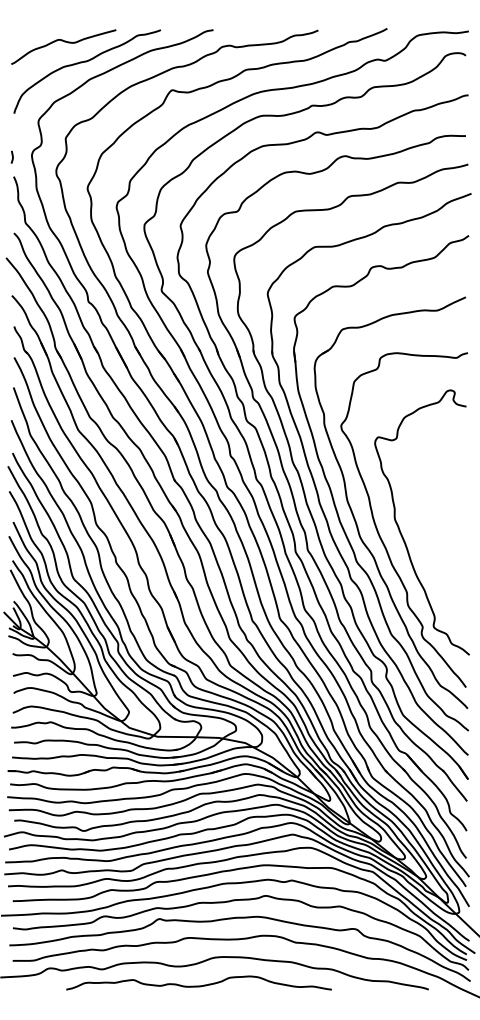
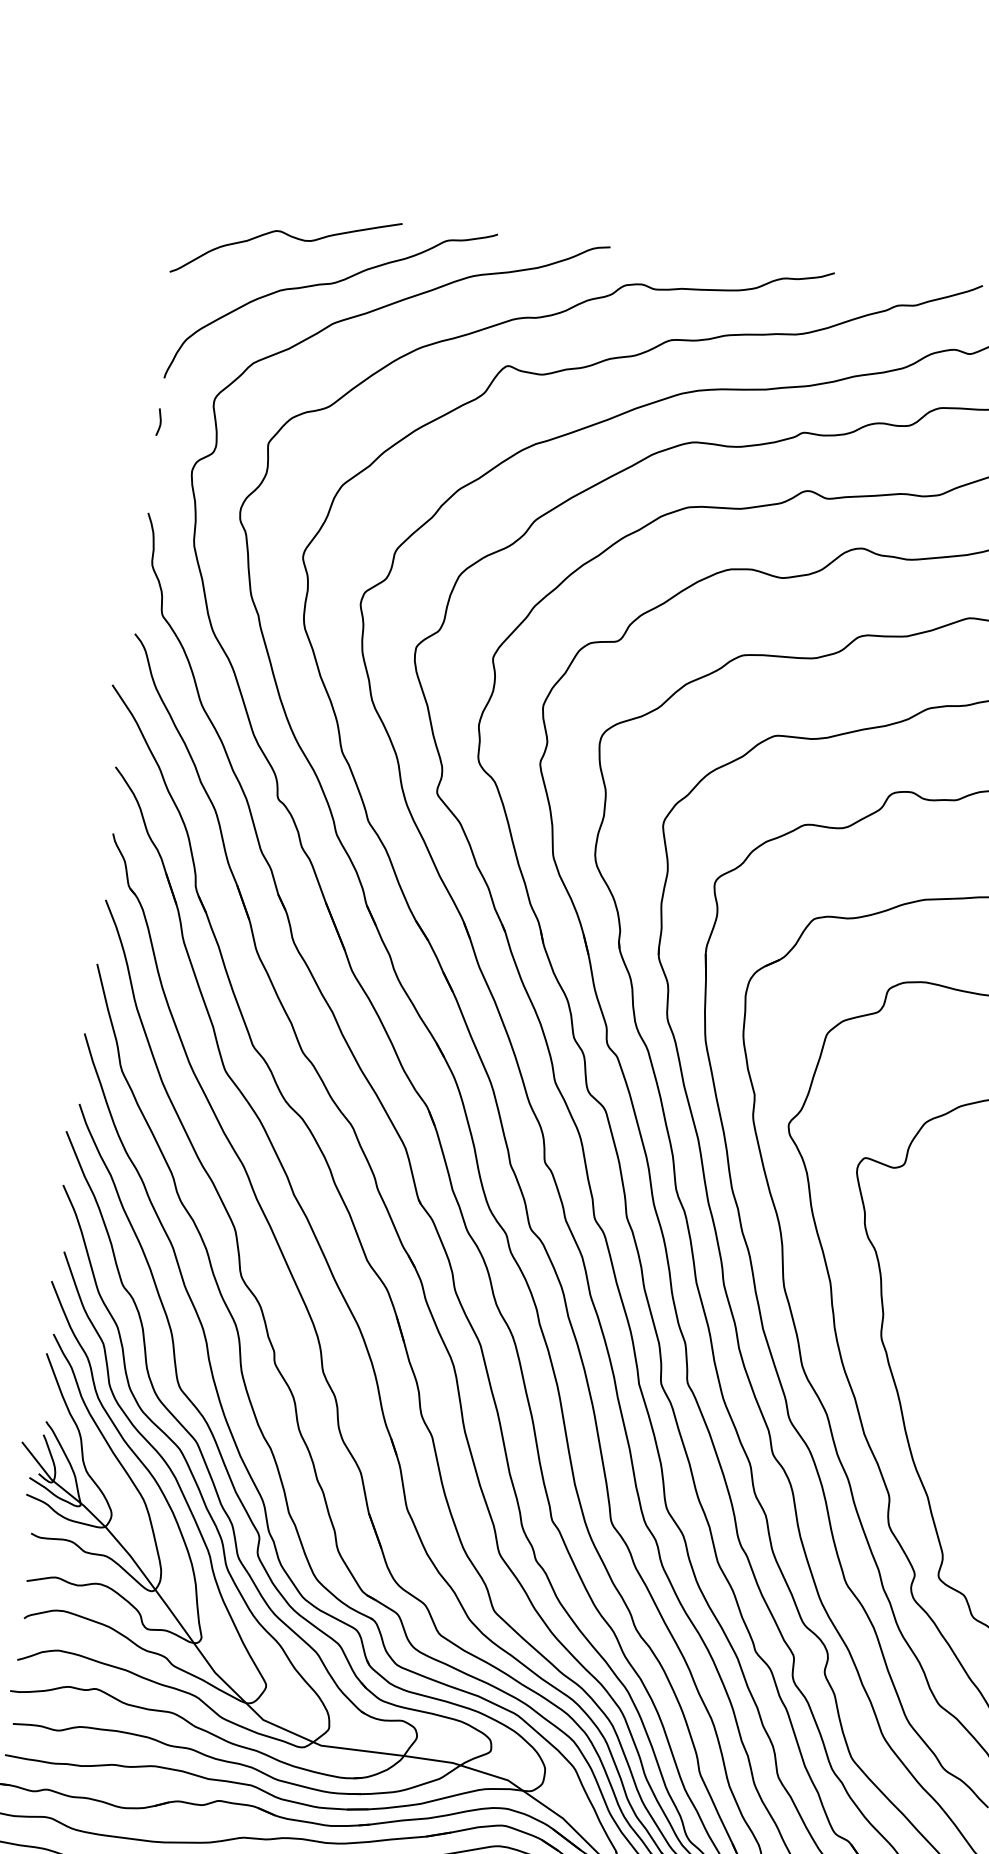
line: (11, 155) -> (158, 418), moved

